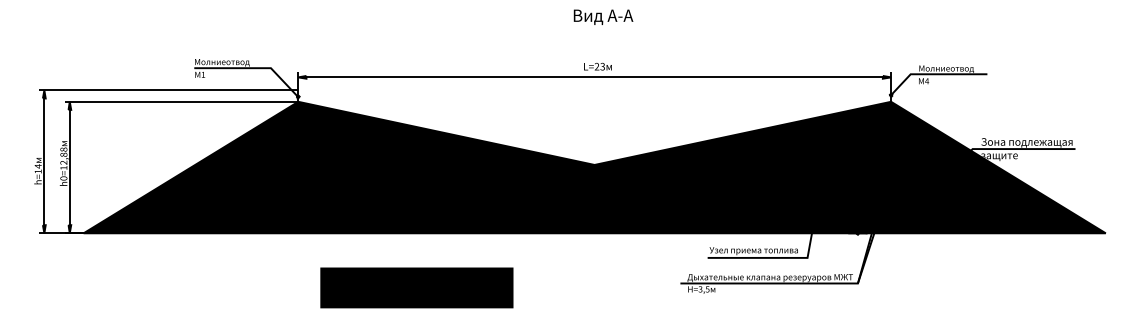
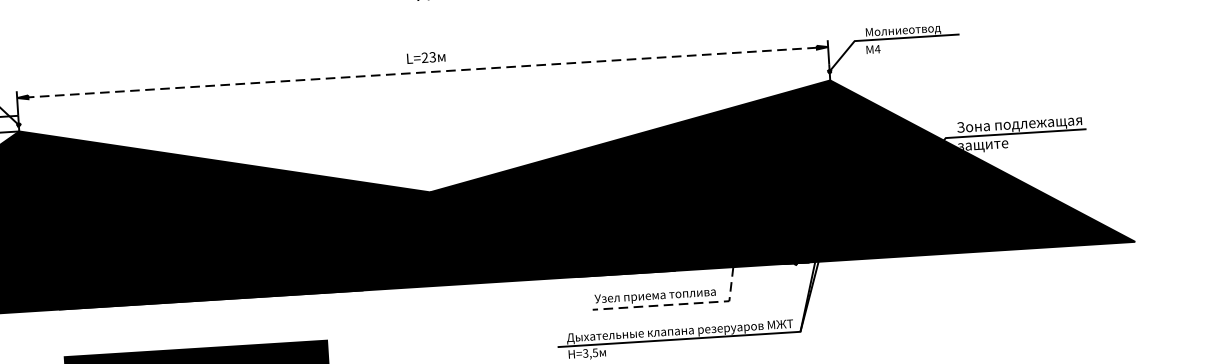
line: (594, 77) -> (422, 72), solid -> dashed
line: (771, 257) -> (680, 303), solid -> dashed

